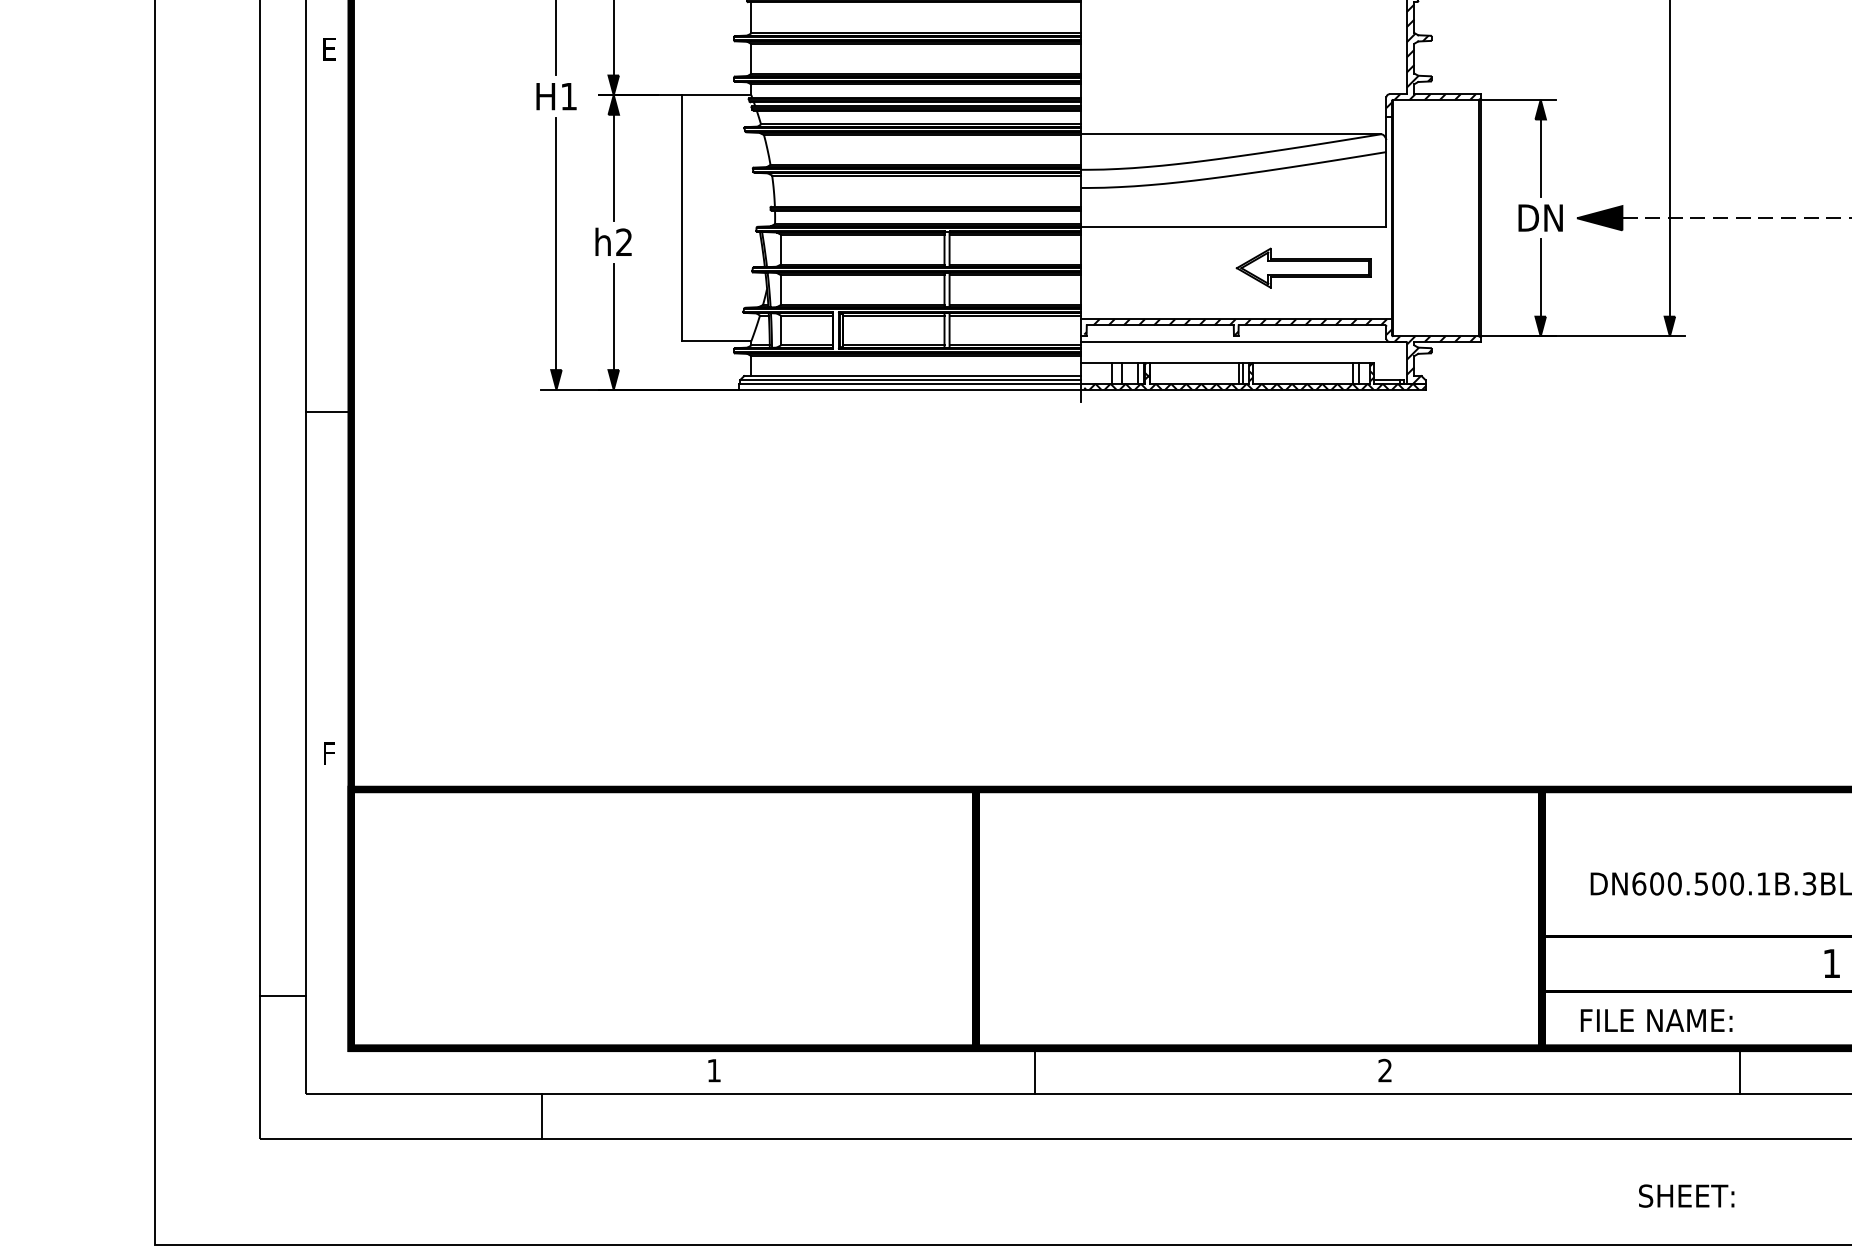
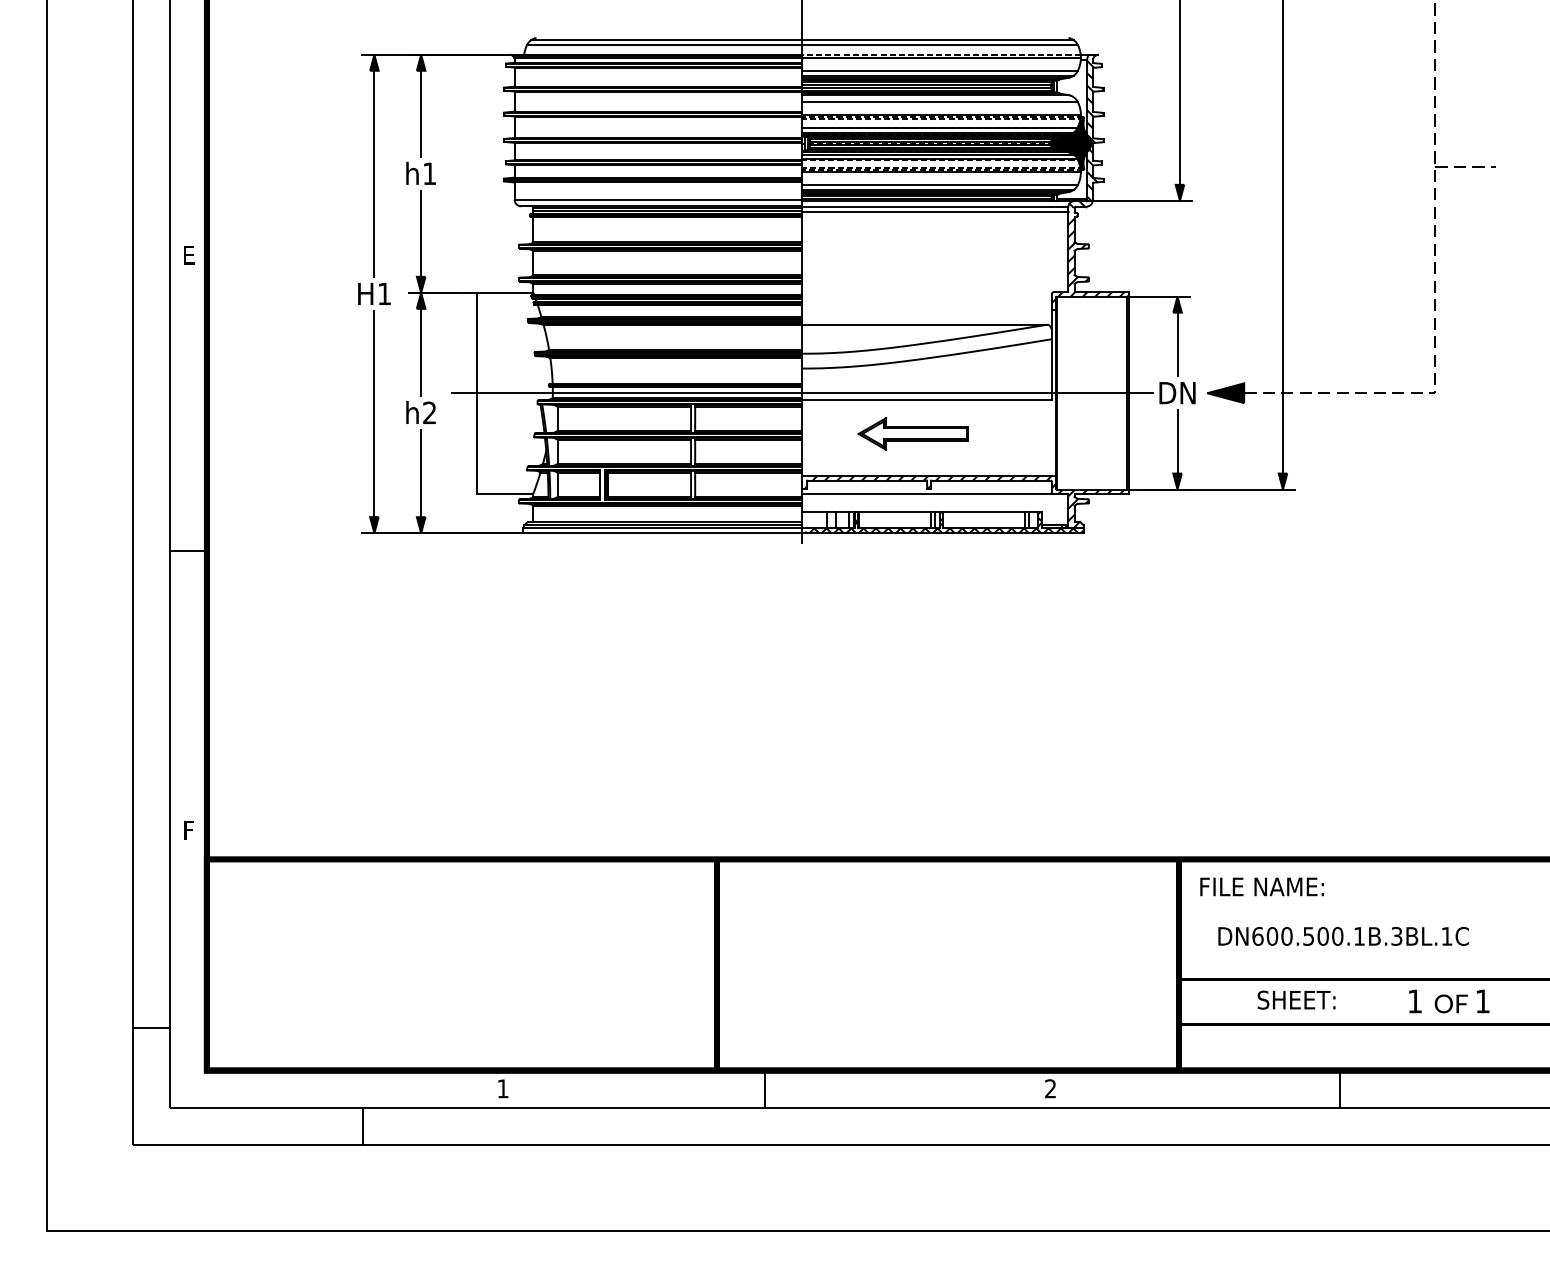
line: (1081, 218) -> (802, 393), added
part: (1302, 267) -> (912, 433), moved
text: (1655, 1020) -> (1261, 886), moved
text: (1686, 1195) -> (1296, 999), moved

